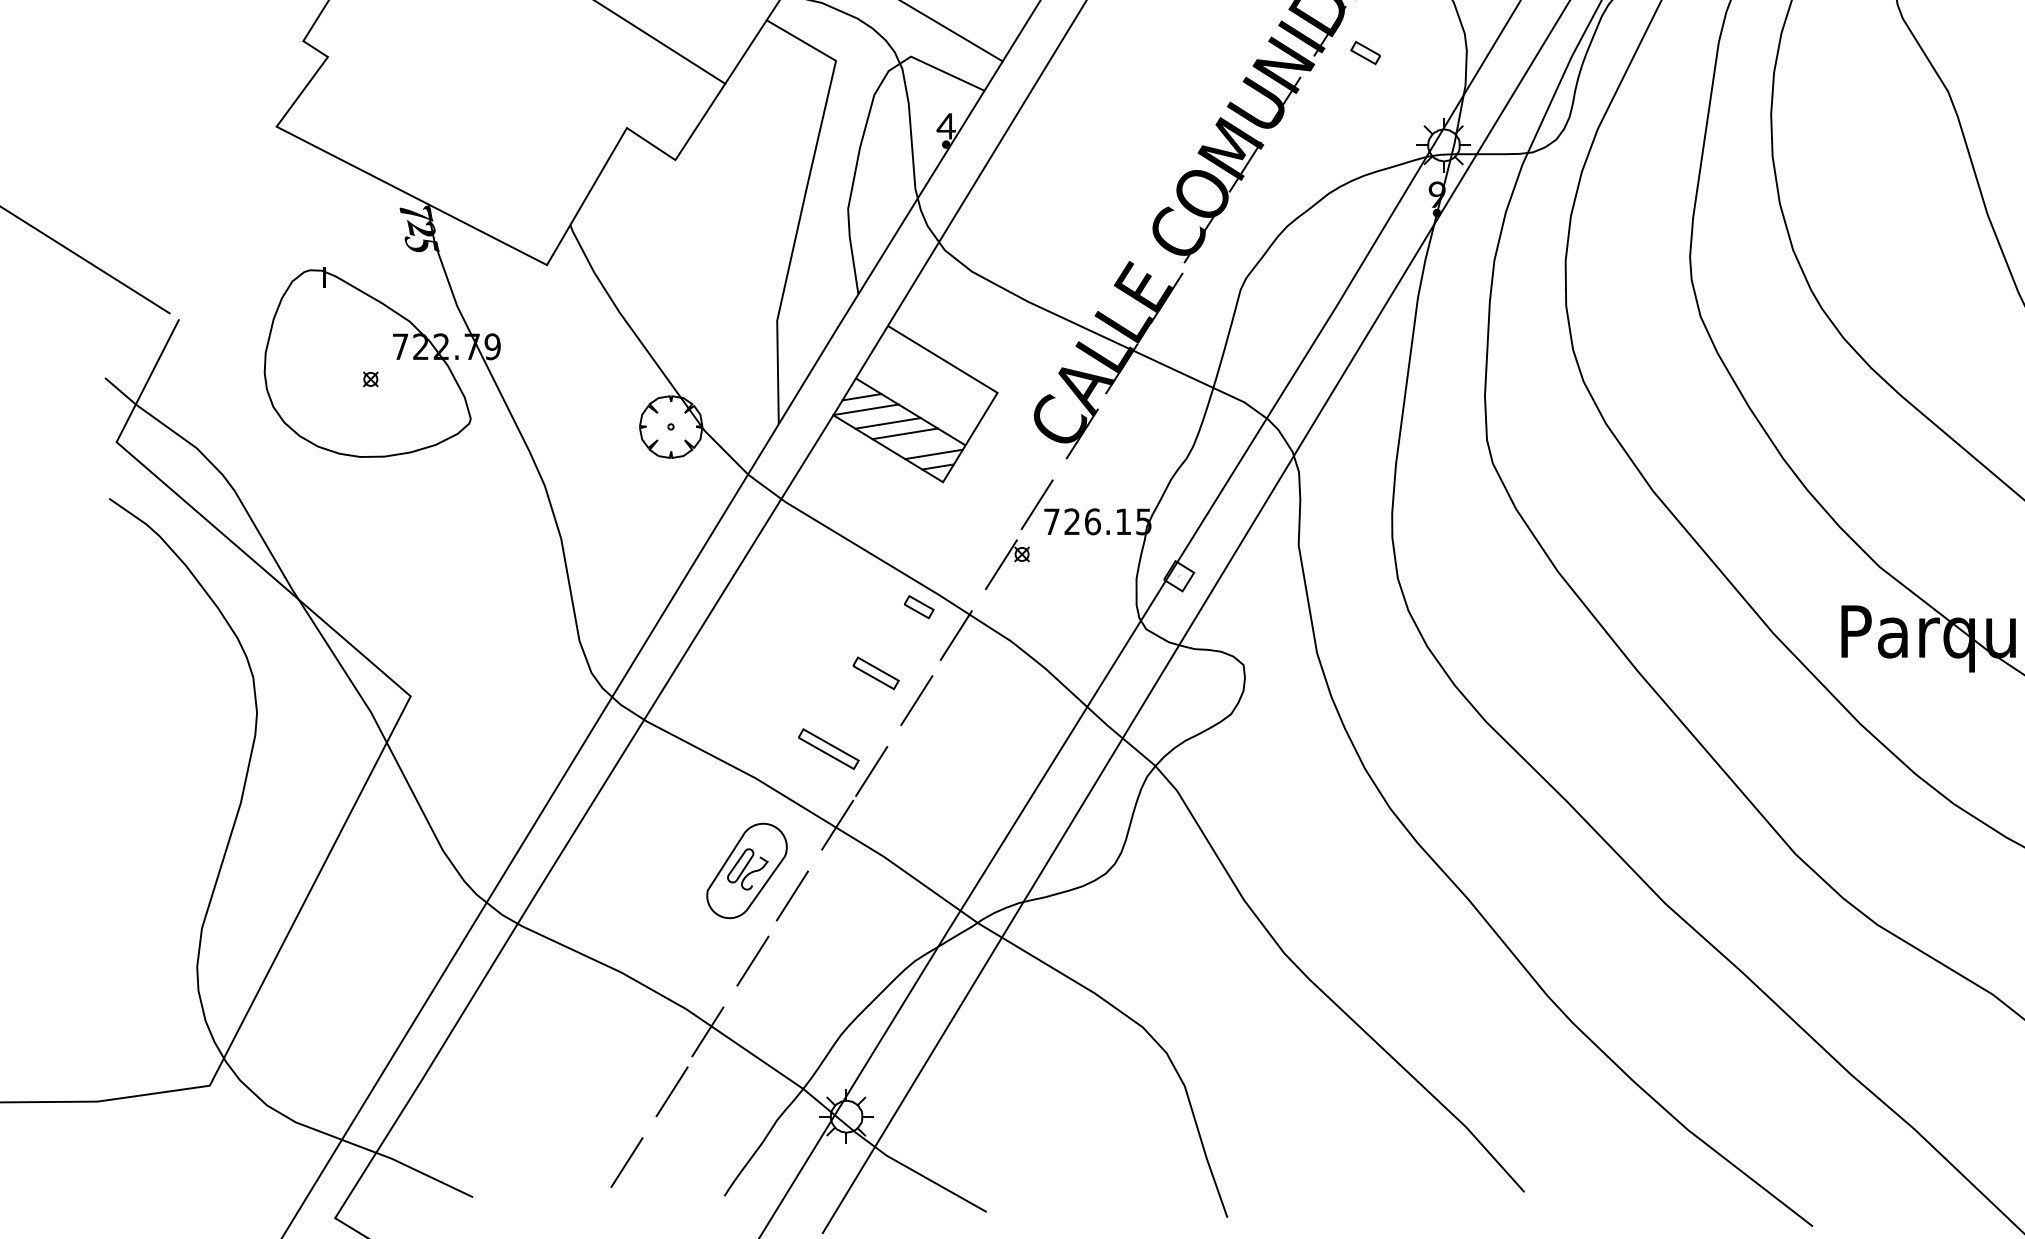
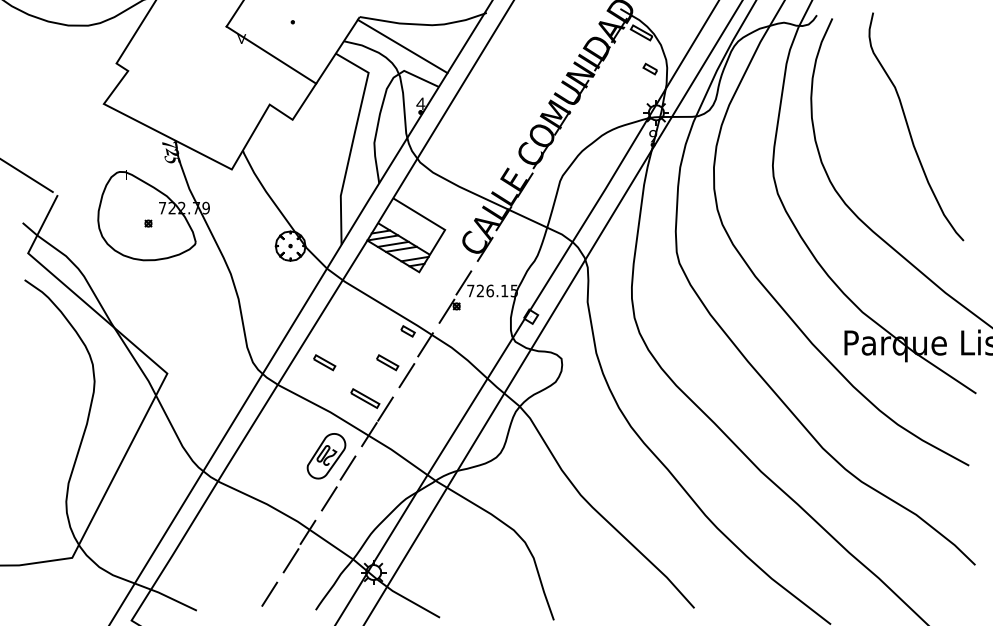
part: (1363, 51) -> (649, 68), moved
part: (742, 672) -> (324, 362), added

